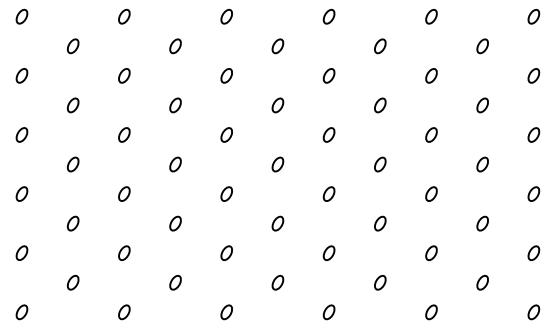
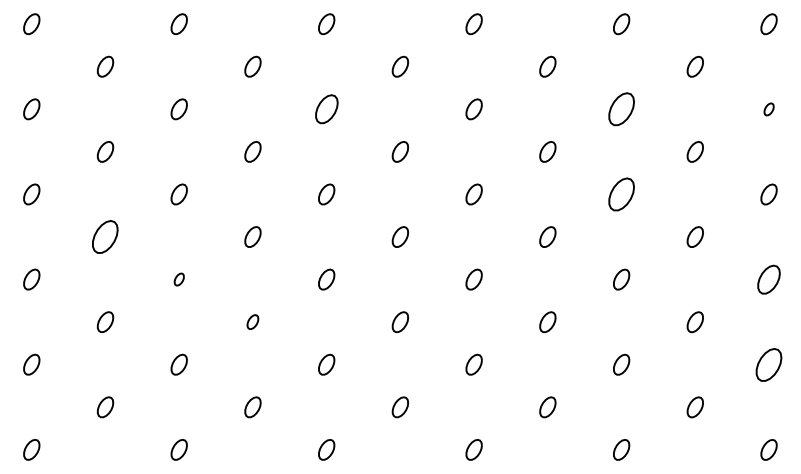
part: (226, 75) -> (326, 108), size x1.4
part: (431, 75) -> (621, 108), size x1.6
part: (533, 75) -> (768, 108), size x0.6
part: (431, 134) -> (621, 193), size x1.6
part: (73, 164) -> (105, 237), size x1.6
part: (124, 193) -> (179, 278), size x0.6
part: (533, 193) -> (768, 278), size x1.4
part: (175, 223) -> (252, 321), size x0.7
part: (533, 252) -> (768, 363), size x1.6

